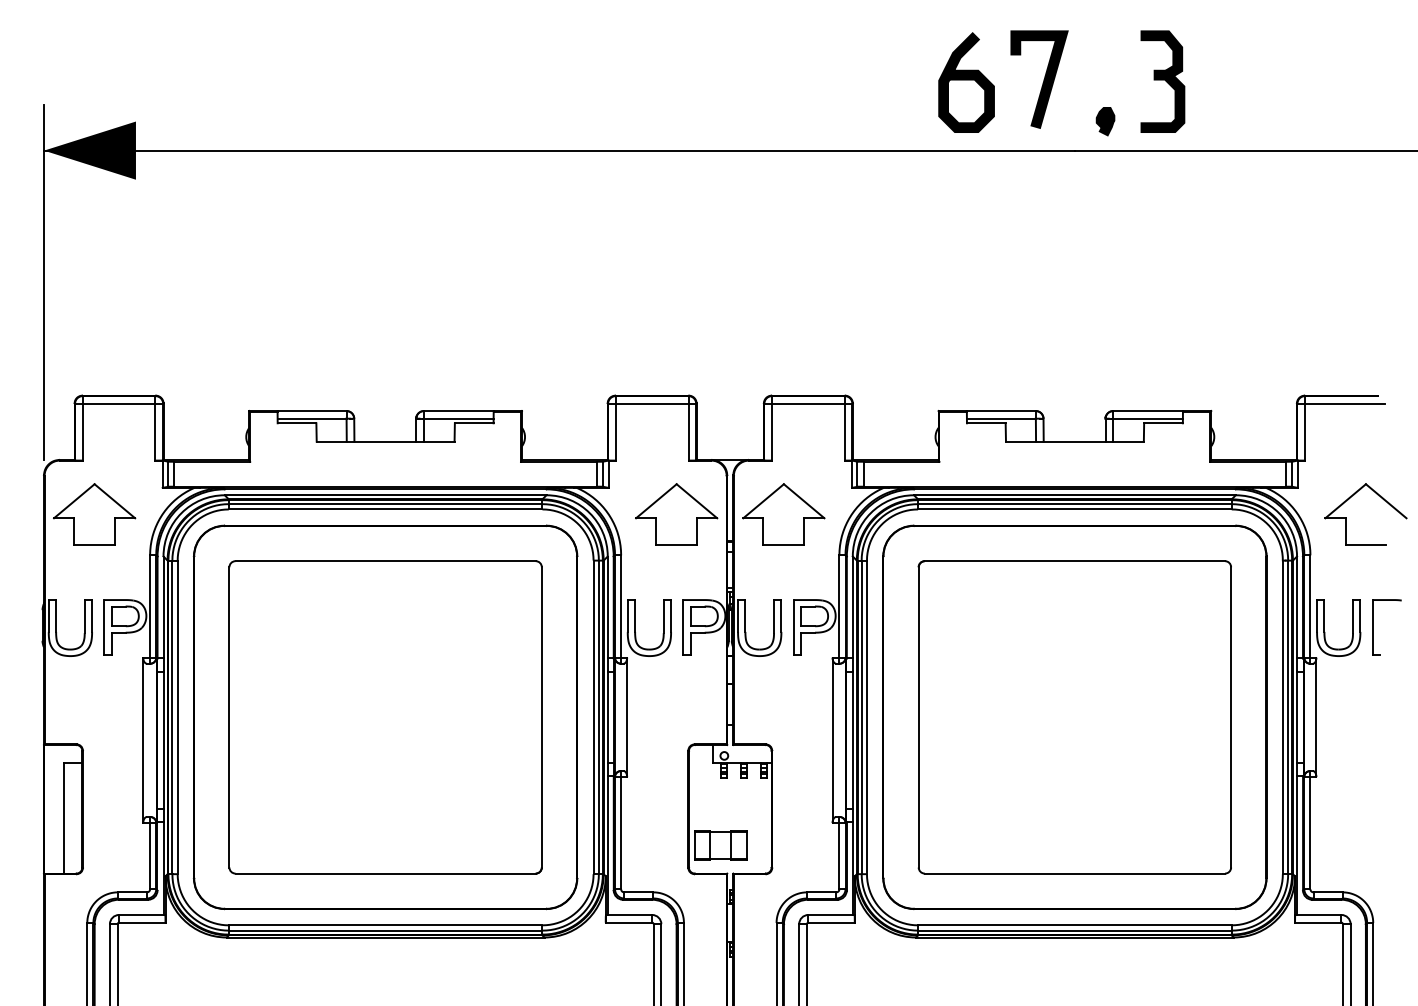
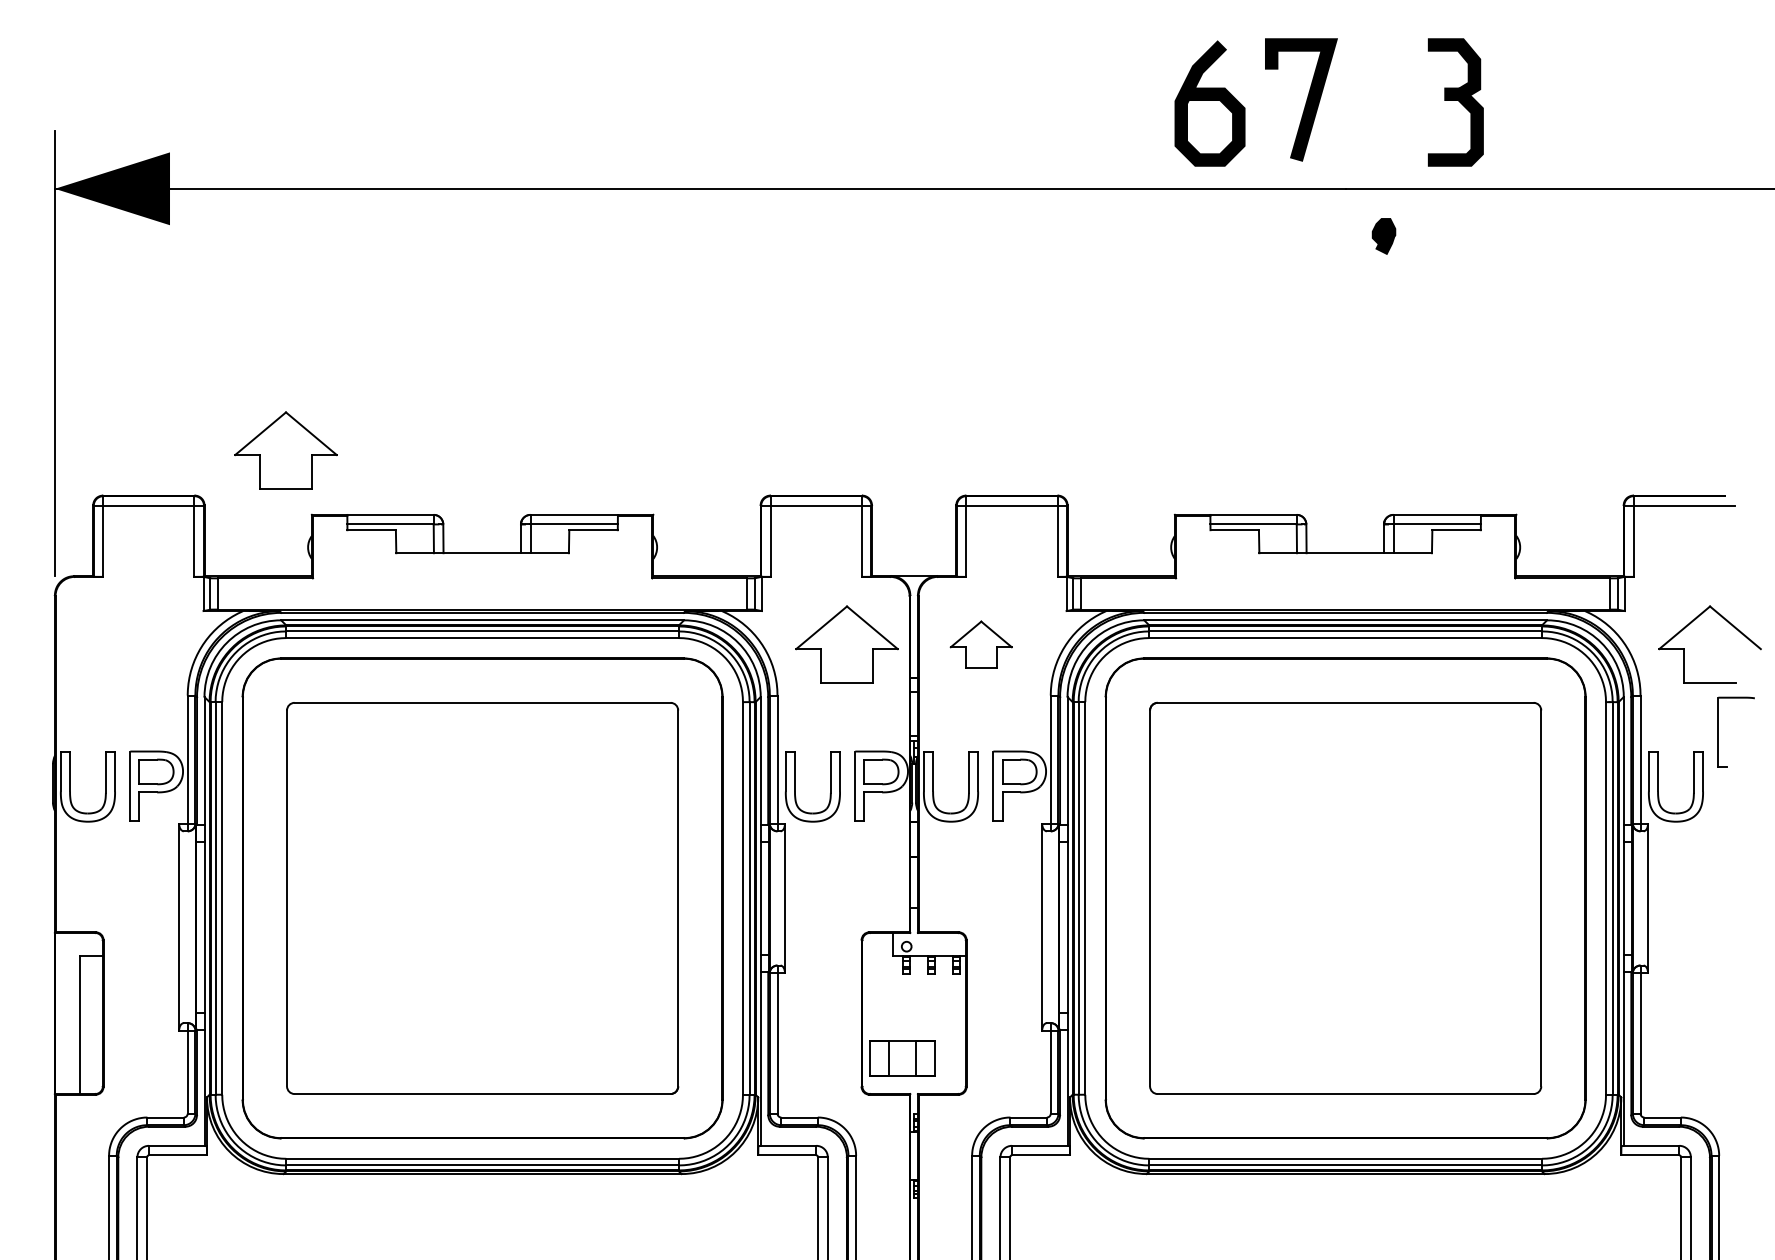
part: (1105, 121) -> (1383, 236), moved
part: (94, 514) -> (285, 450), moved
part: (783, 514) -> (980, 644), size x0.6
part: (1373, 627) -> (1719, 732), moved

